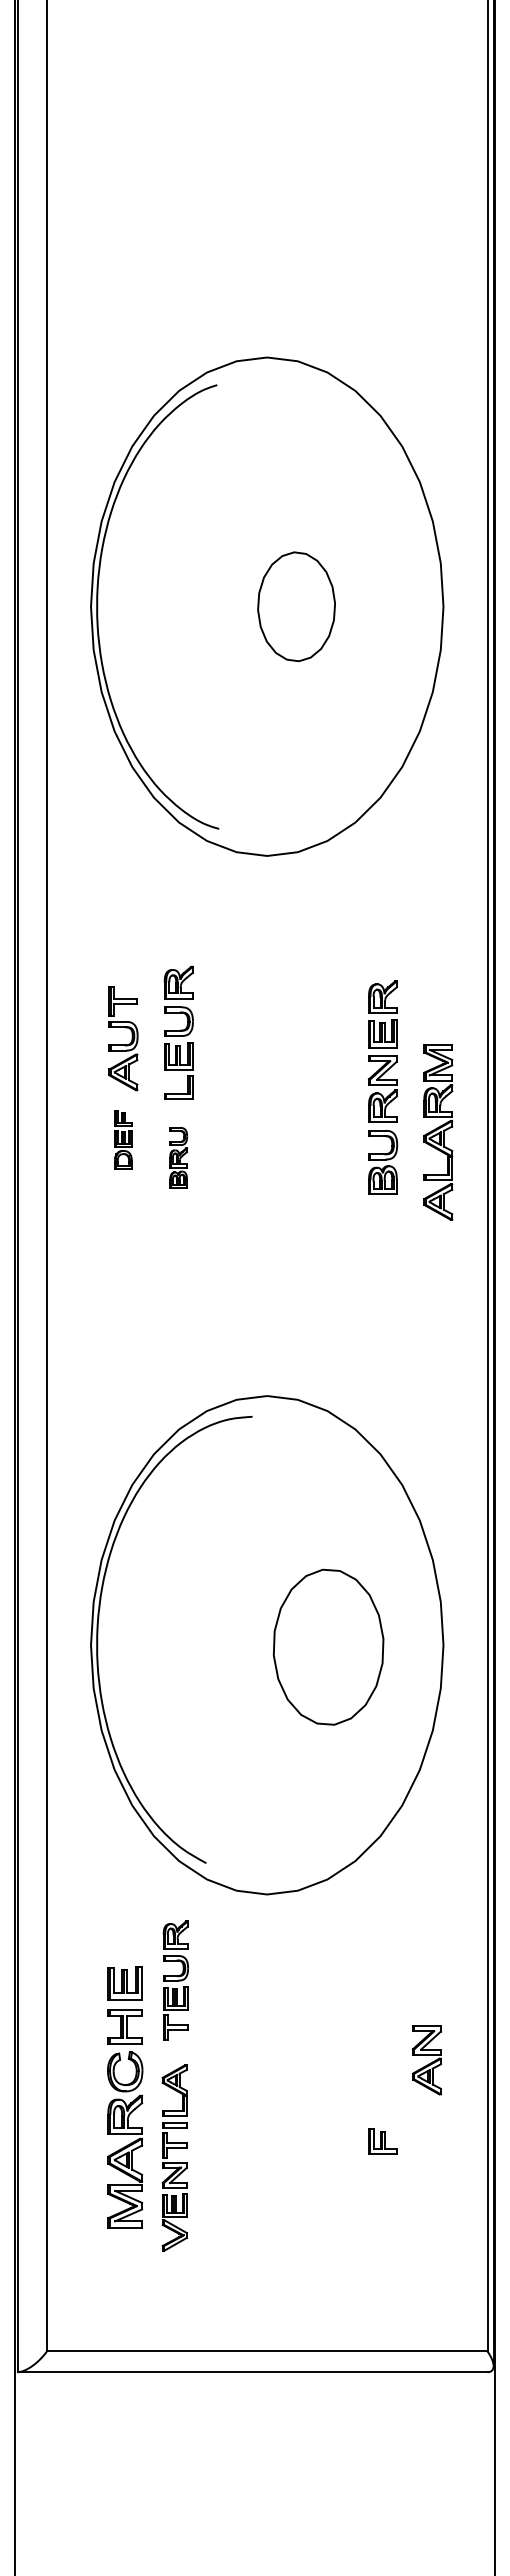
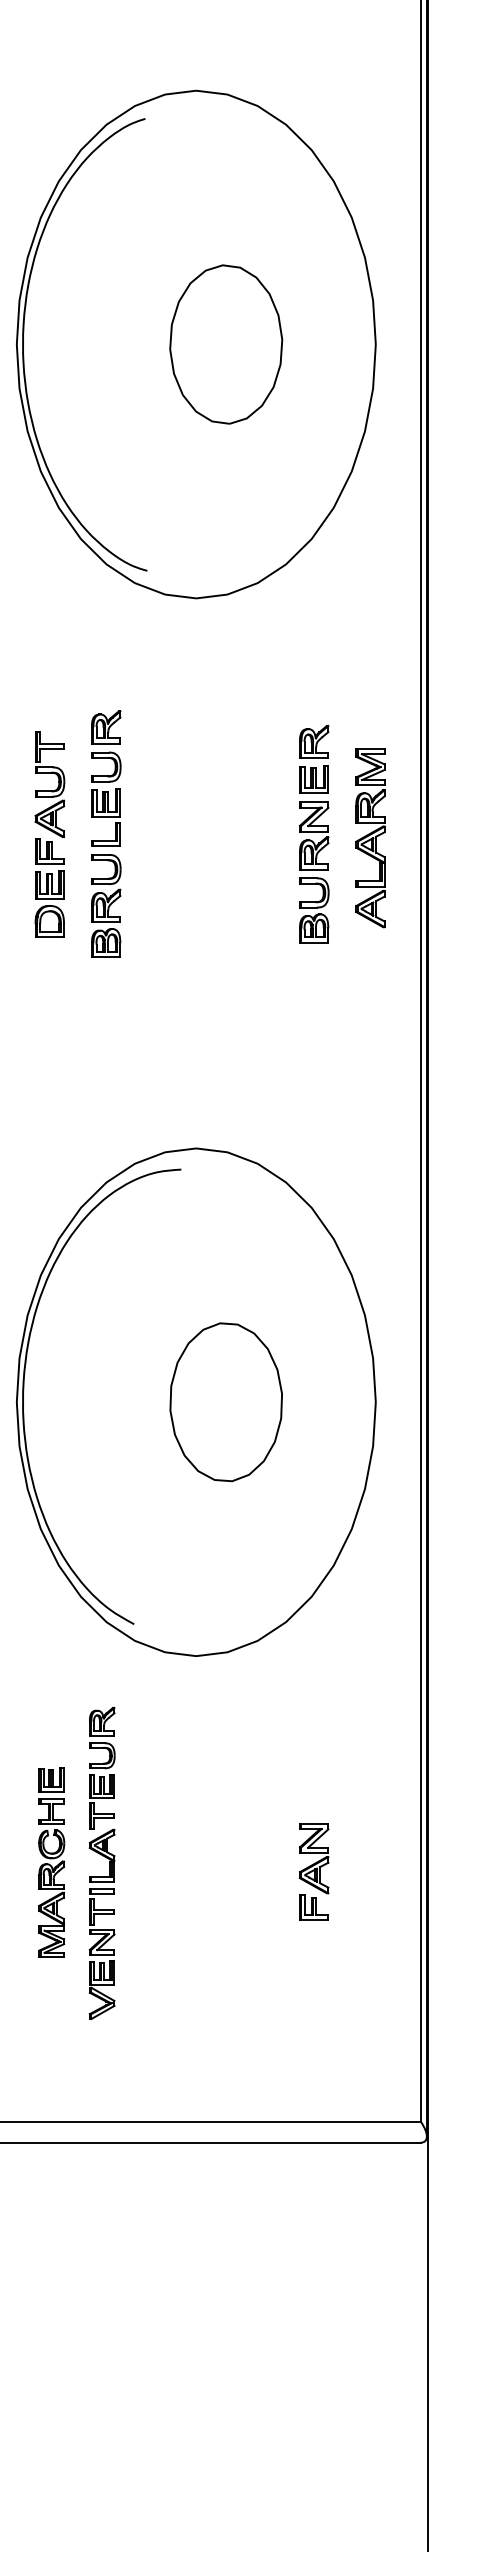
part: (296, 606) -> (226, 344), size x1.43
part: (438, 1132) -> (370, 838), moved
part: (123, 1140) -> (49, 888), size x1.67
part: (178, 1157) -> (105, 905), size x1.67
part: (328, 1646) -> (226, 1401), moved
part: (175, 1980) -> (101, 1768), moved
part: (426, 2060) -> (313, 1858), moved
part: (125, 2096) -> (51, 1861), size x0.71

